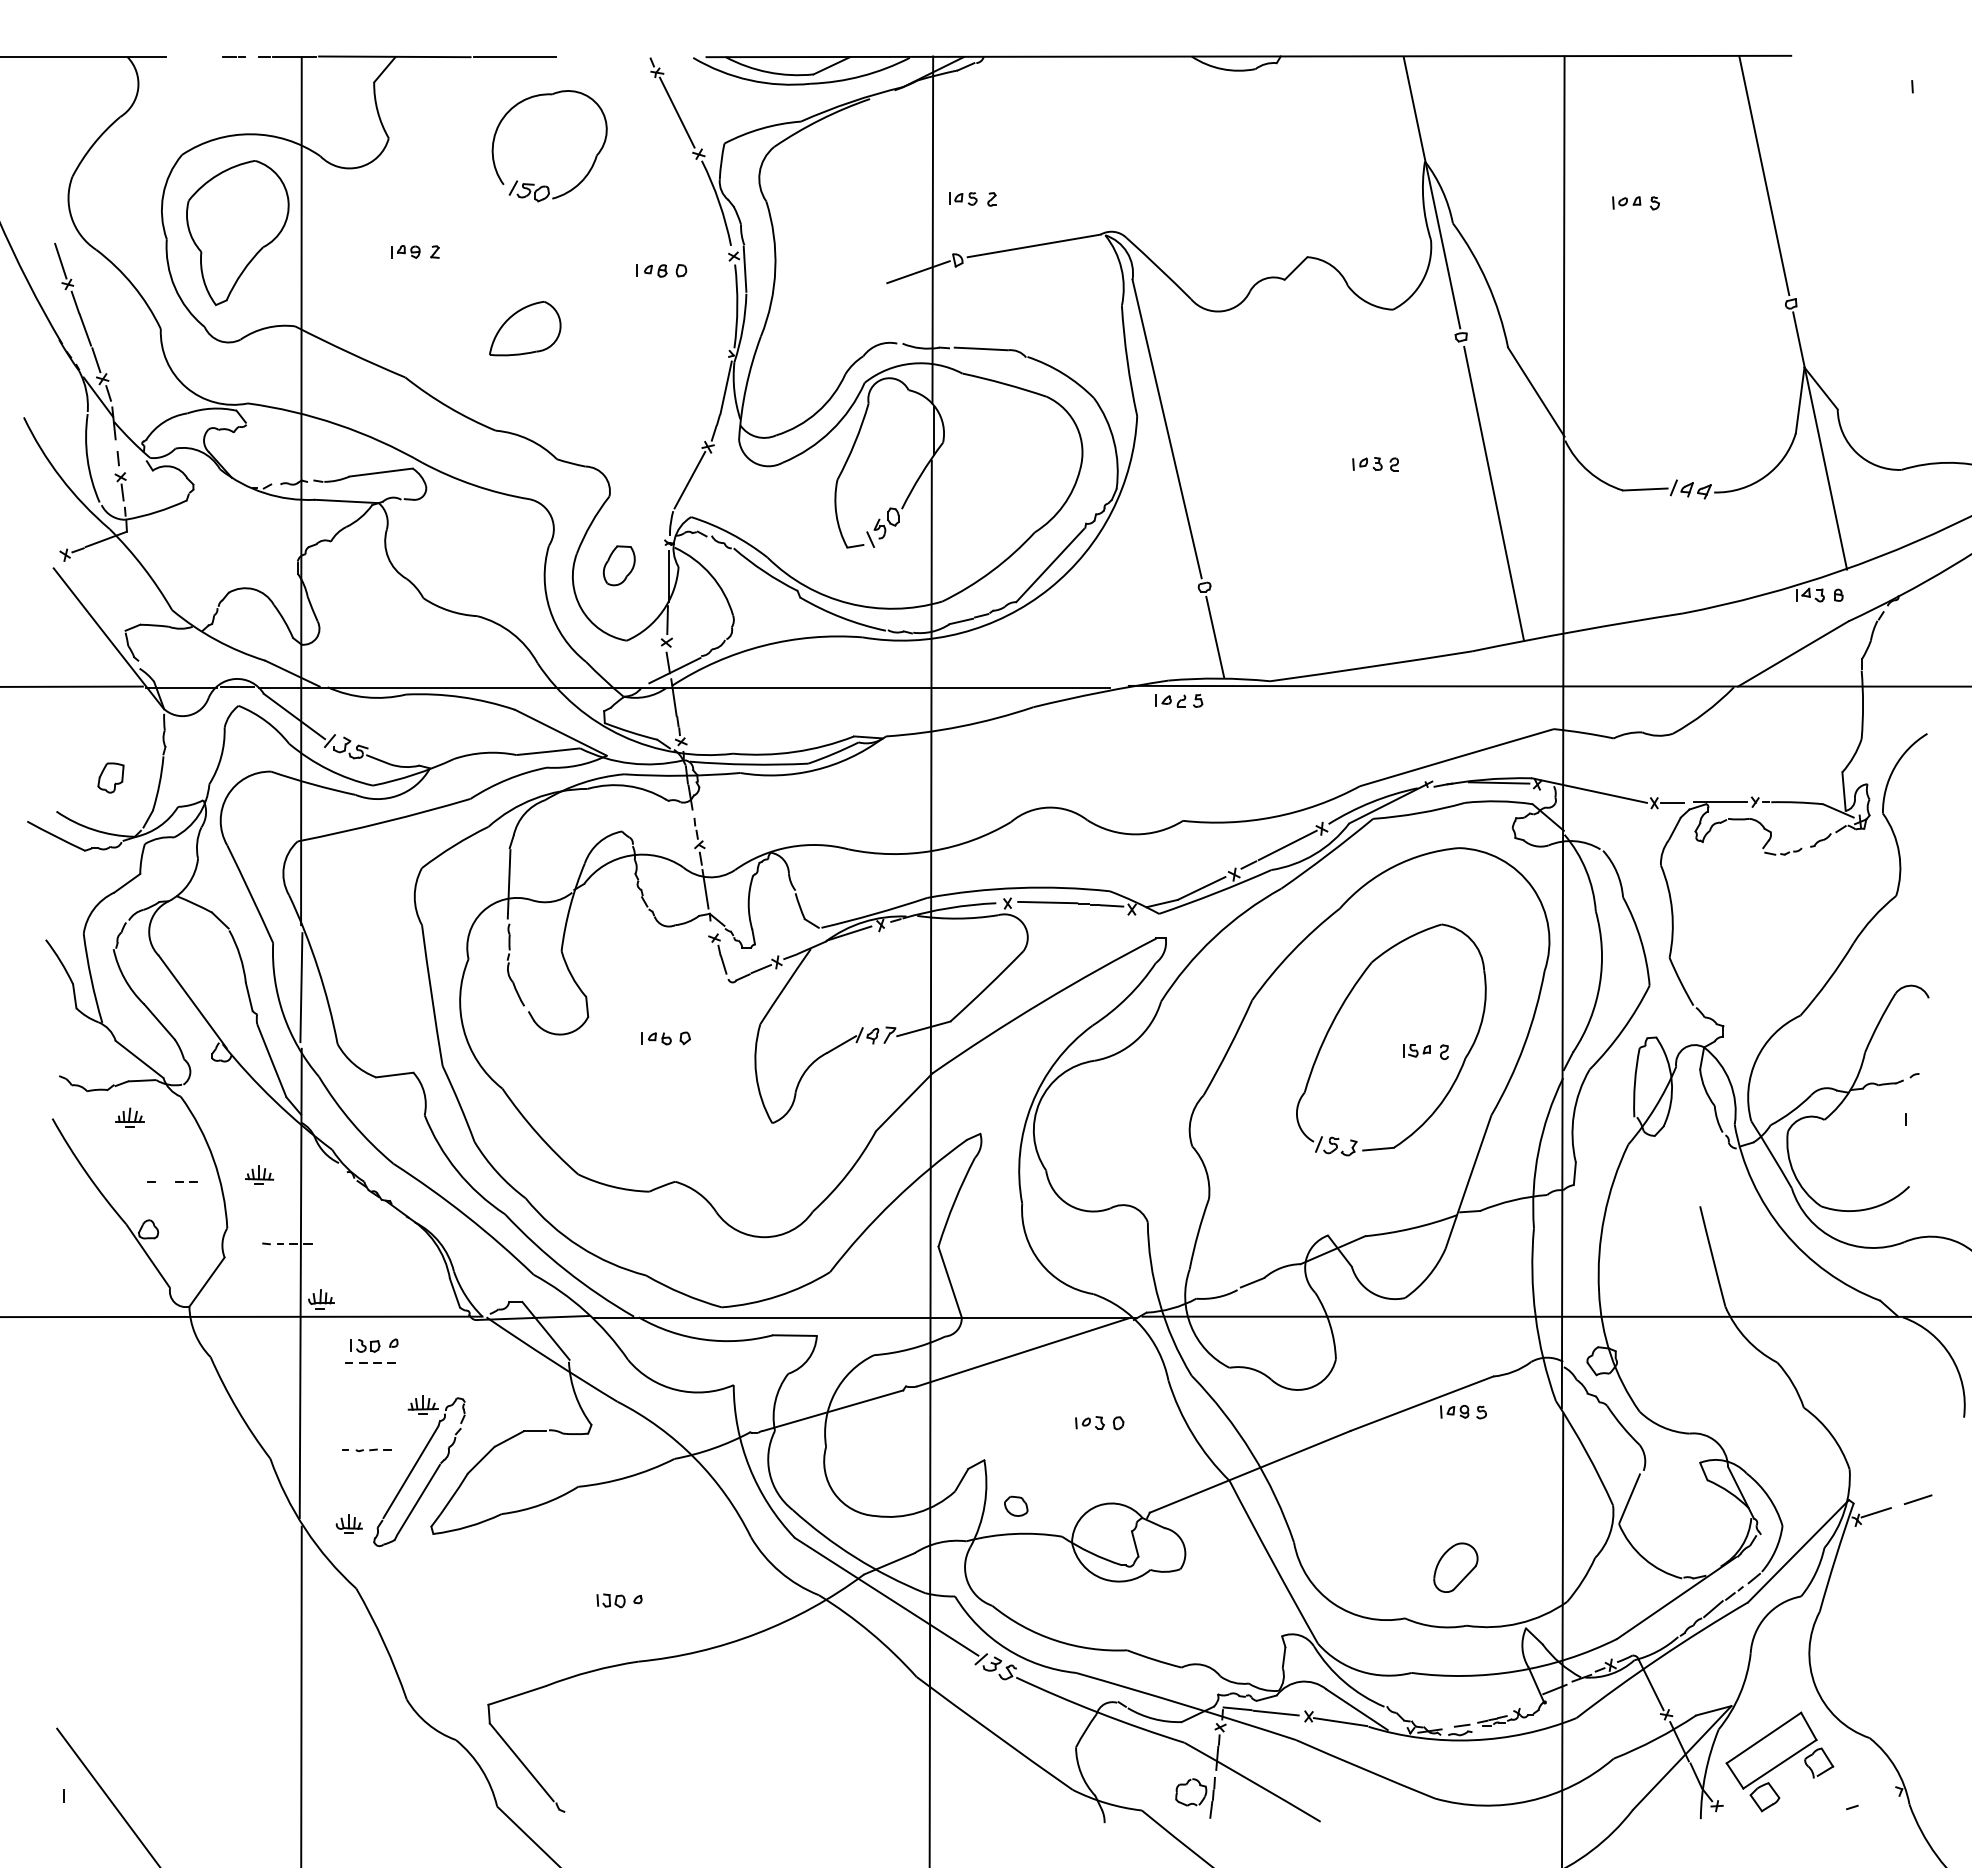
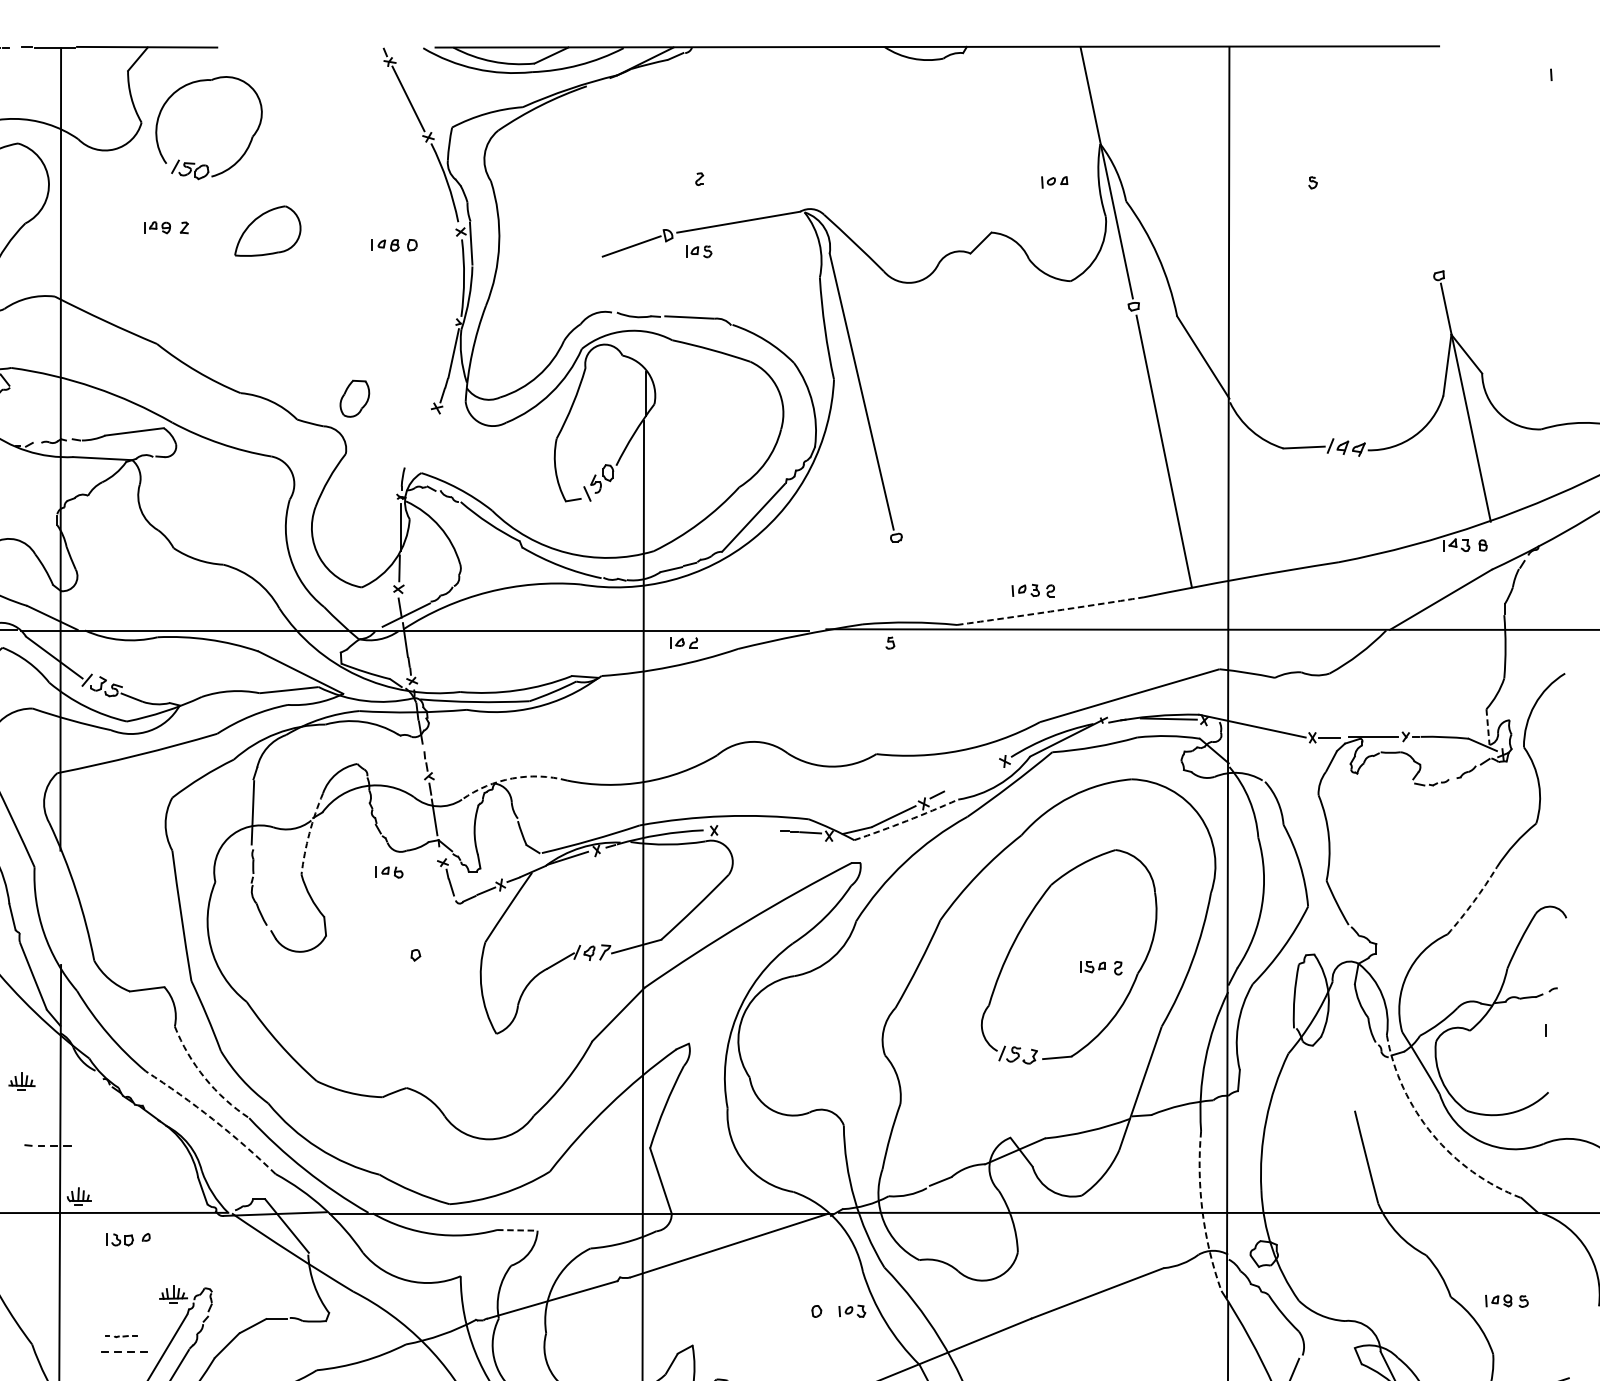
line: (514, 57) -> (257, 47), removed
line: (1764, 175) -> (1414, 157), removed
part: (546, 185) -> (206, 164), moved
part: (963, 198) -> (699, 251), moved
part: (1626, 202) -> (1054, 182), moved
line: (932, 229) -> (644, 206), removed
part: (525, 328) -> (268, 231), moved
part: (1375, 464) -> (1033, 590), moved
line: (689, 479) -> (419, 438), removed
part: (618, 565) -> (354, 398), moved
line: (1215, 636) -> (906, 583), removed
arc: (1371, 666) -> (1050, 611), solid -> dashed
part: (1170, 700) -> (683, 642), moved
line: (1844, 792) -> (1488, 727), solid -> dashed
line: (1287, 845) -> (973, 776), removed
arc: (789, 847) -> (512, 778), solid -> dashed
arc: (1215, 893) -> (906, 821), solid -> dashed
line: (1047, 902) -> (751, 829), removed
arc: (570, 906) -> (309, 833), solid -> dashed
arc: (1828, 980) -> (1473, 901), solid -> dashed
line: (301, 987) -> (60, 908), removed
part: (656, 1038) -> (389, 872), moved
arc: (457, 1170) -> (205, 1077), solid -> dashed
arc: (466, 1215) -> (213, 1119), solid -> dashed
arc: (1784, 1231) -> (1432, 1134), solid -> dashed
arc: (1535, 1315) -> (1202, 1211), solid -> dashed
line: (794, 1335) -> (516, 1230), solid -> dashed
line: (367, 1362) -> (121, 1352), moved
part: (1463, 1411) -> (1506, 1300), moved
part: (1089, 1422) -> (851, 1310), moved
part: (366, 1450) -> (120, 1336), size x0.7

